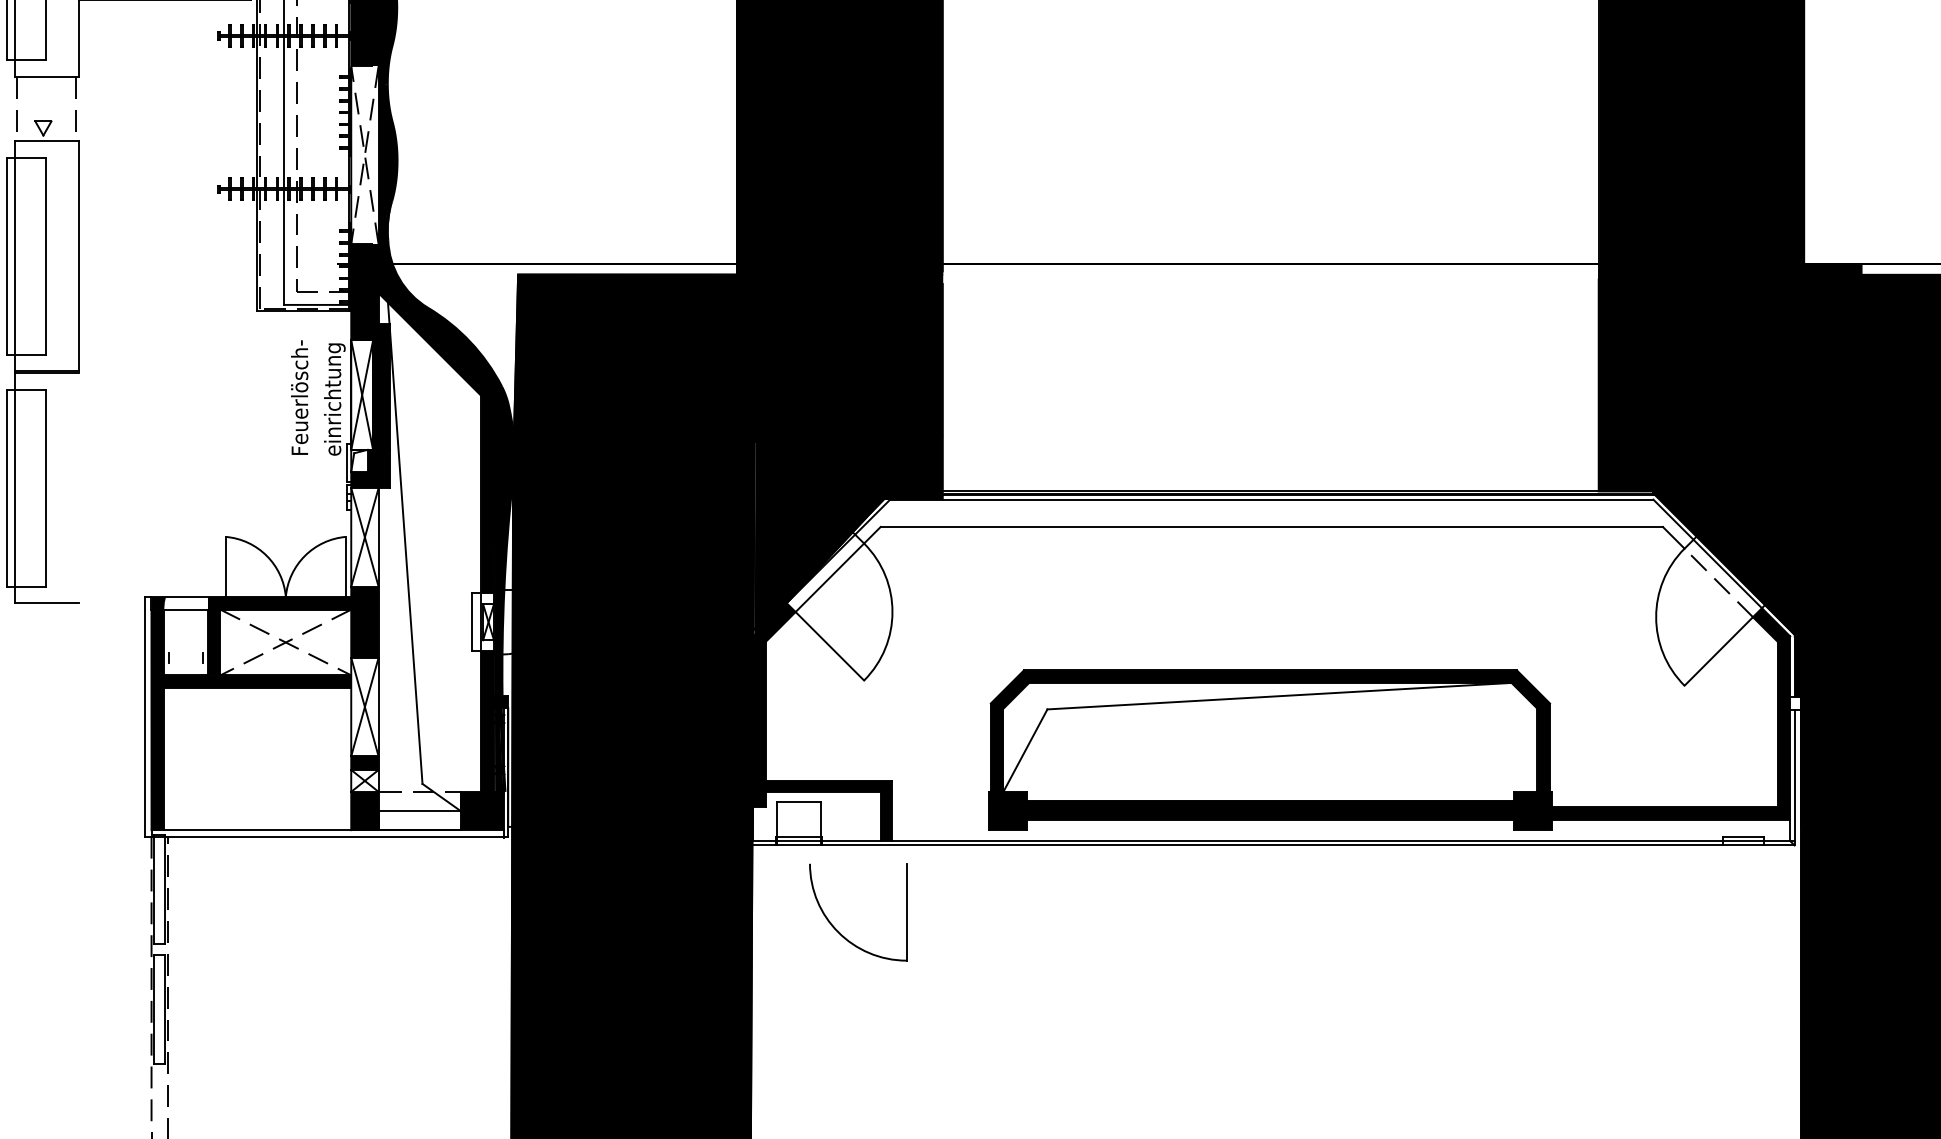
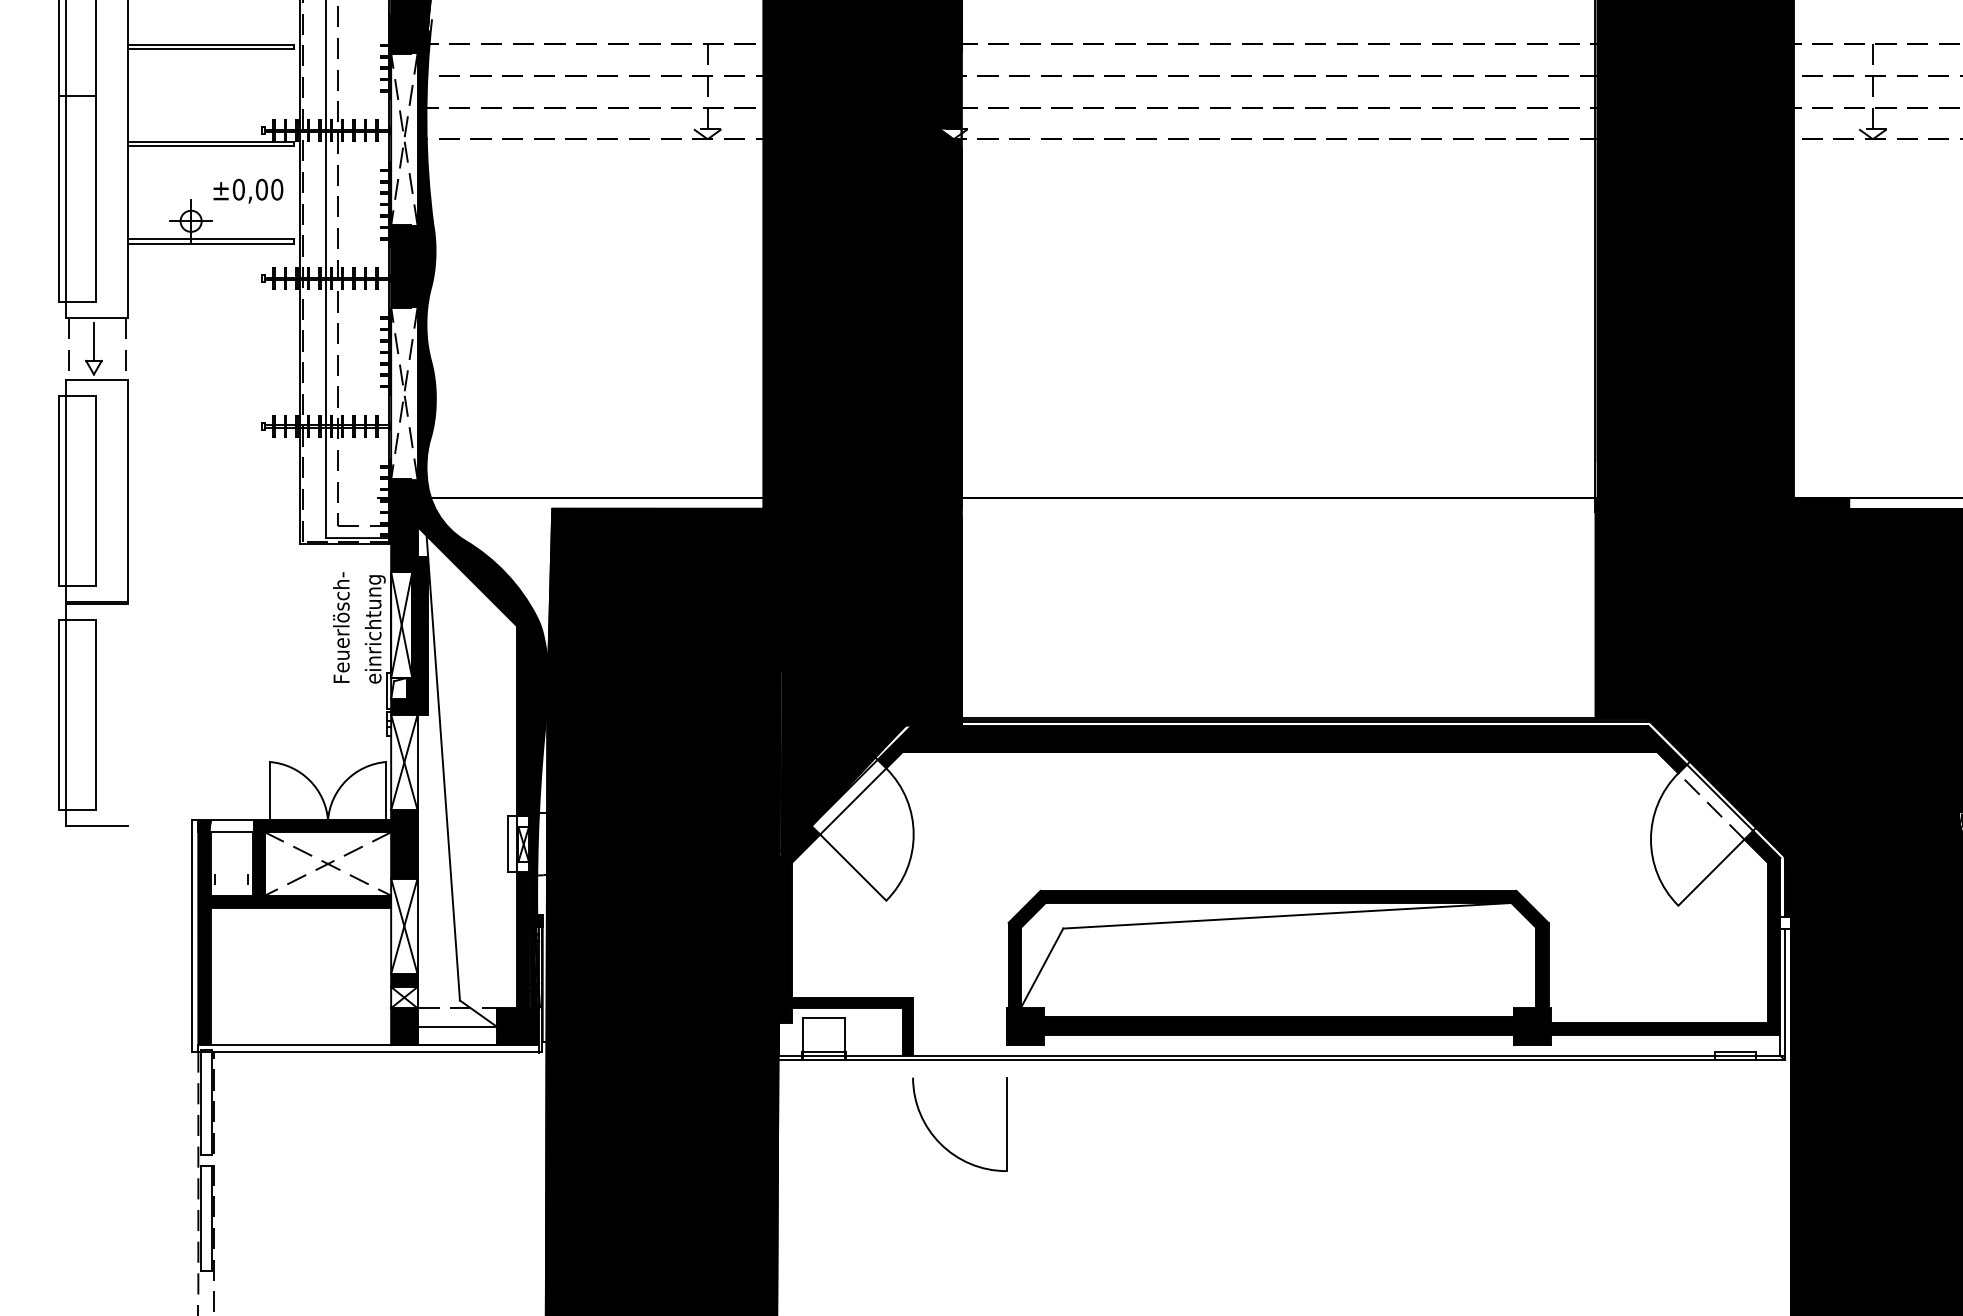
line: (42, 101) -> (93, 341), added
fill: (1273, 523) -> (1281, 749), added
part: (838, 930) -> (940, 1142), moved

